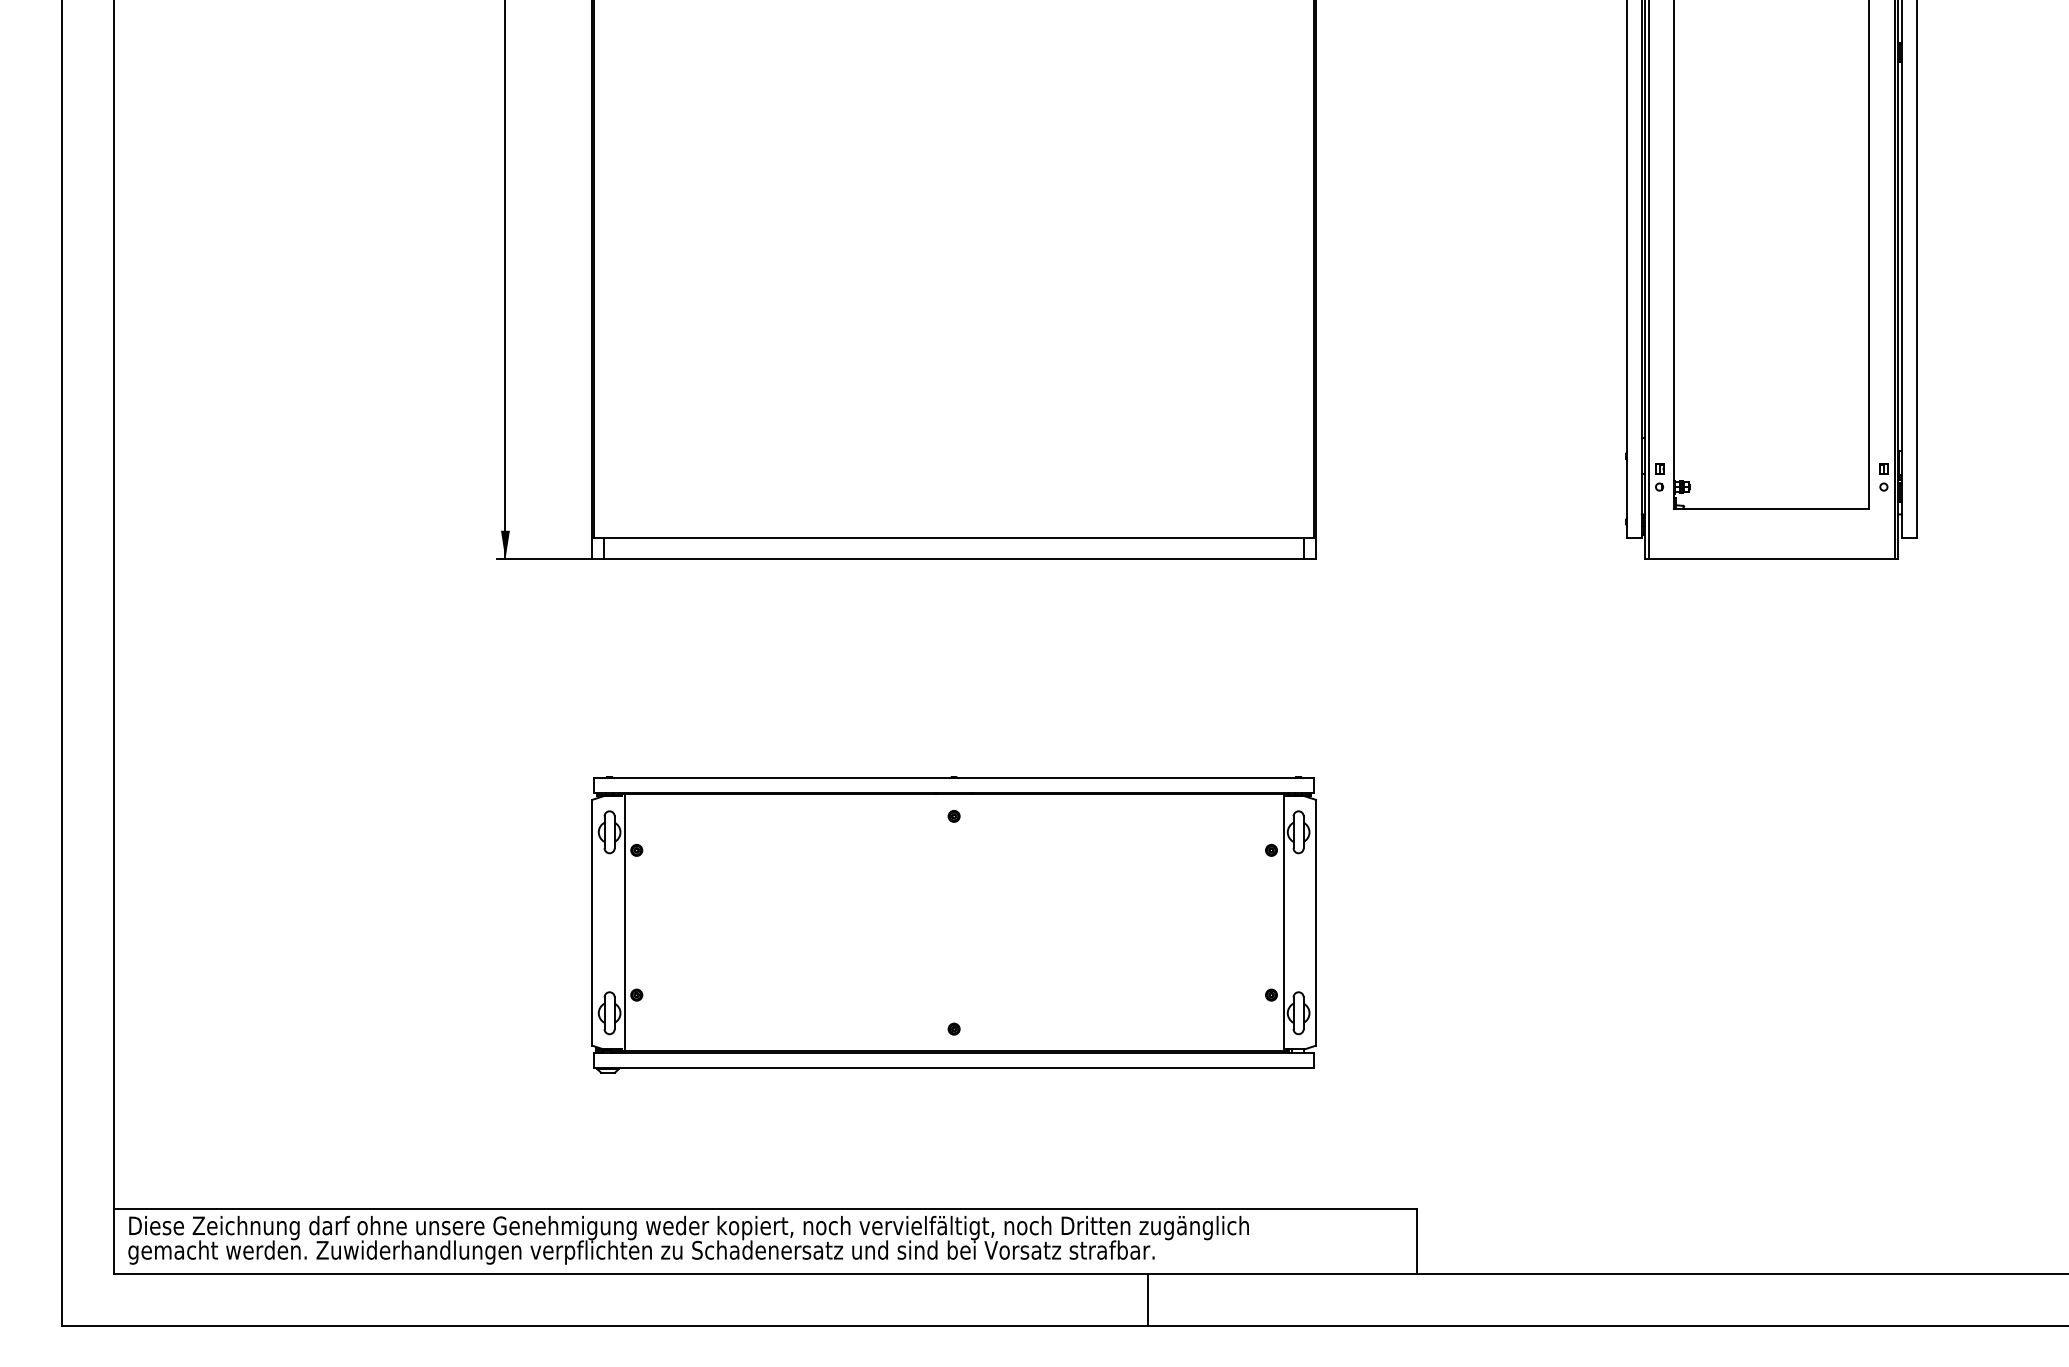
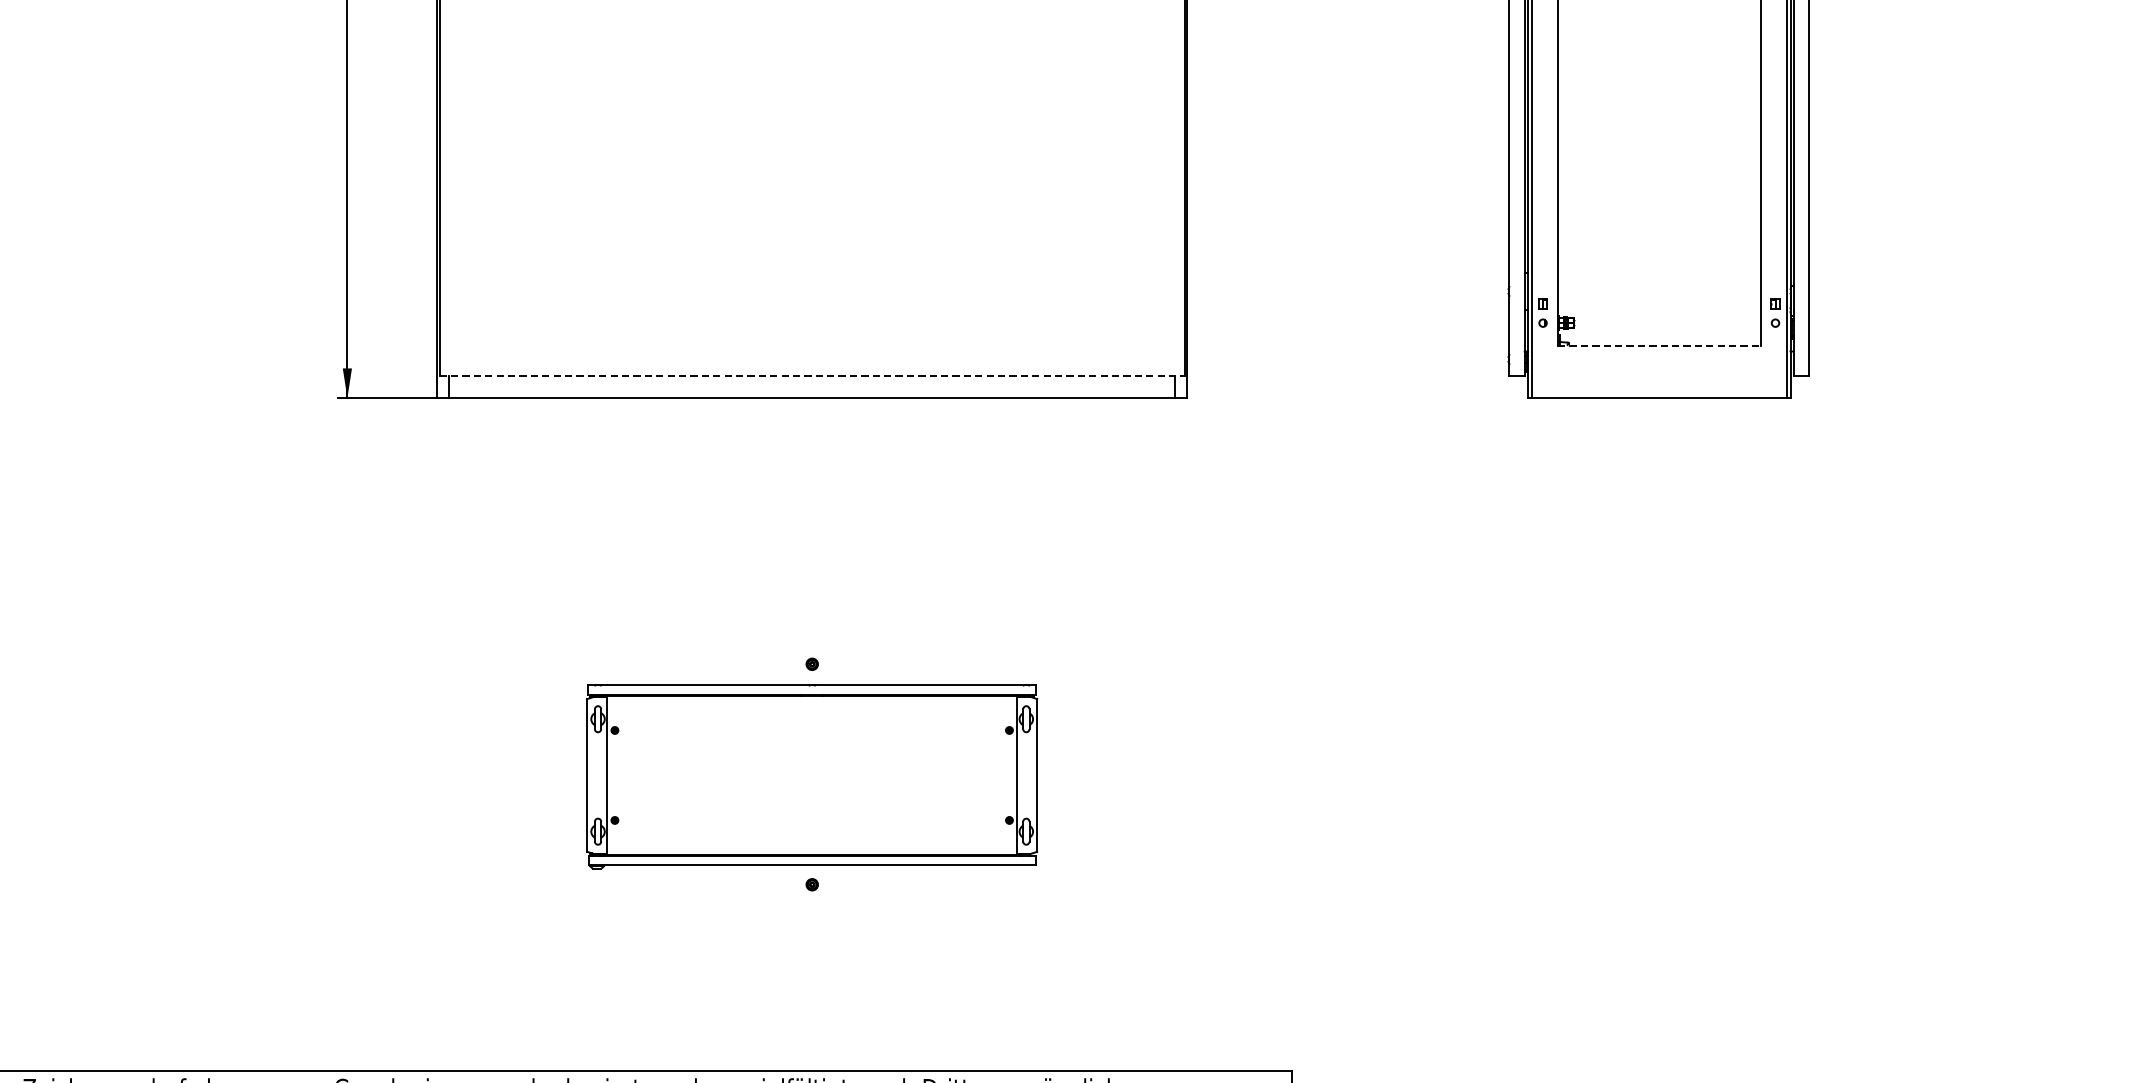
line: (1771, 508) -> (1659, 345), solid -> dashed
line: (954, 537) -> (812, 375), solid -> dashed
part: (953, 924) -> (811, 776), size x0.6

